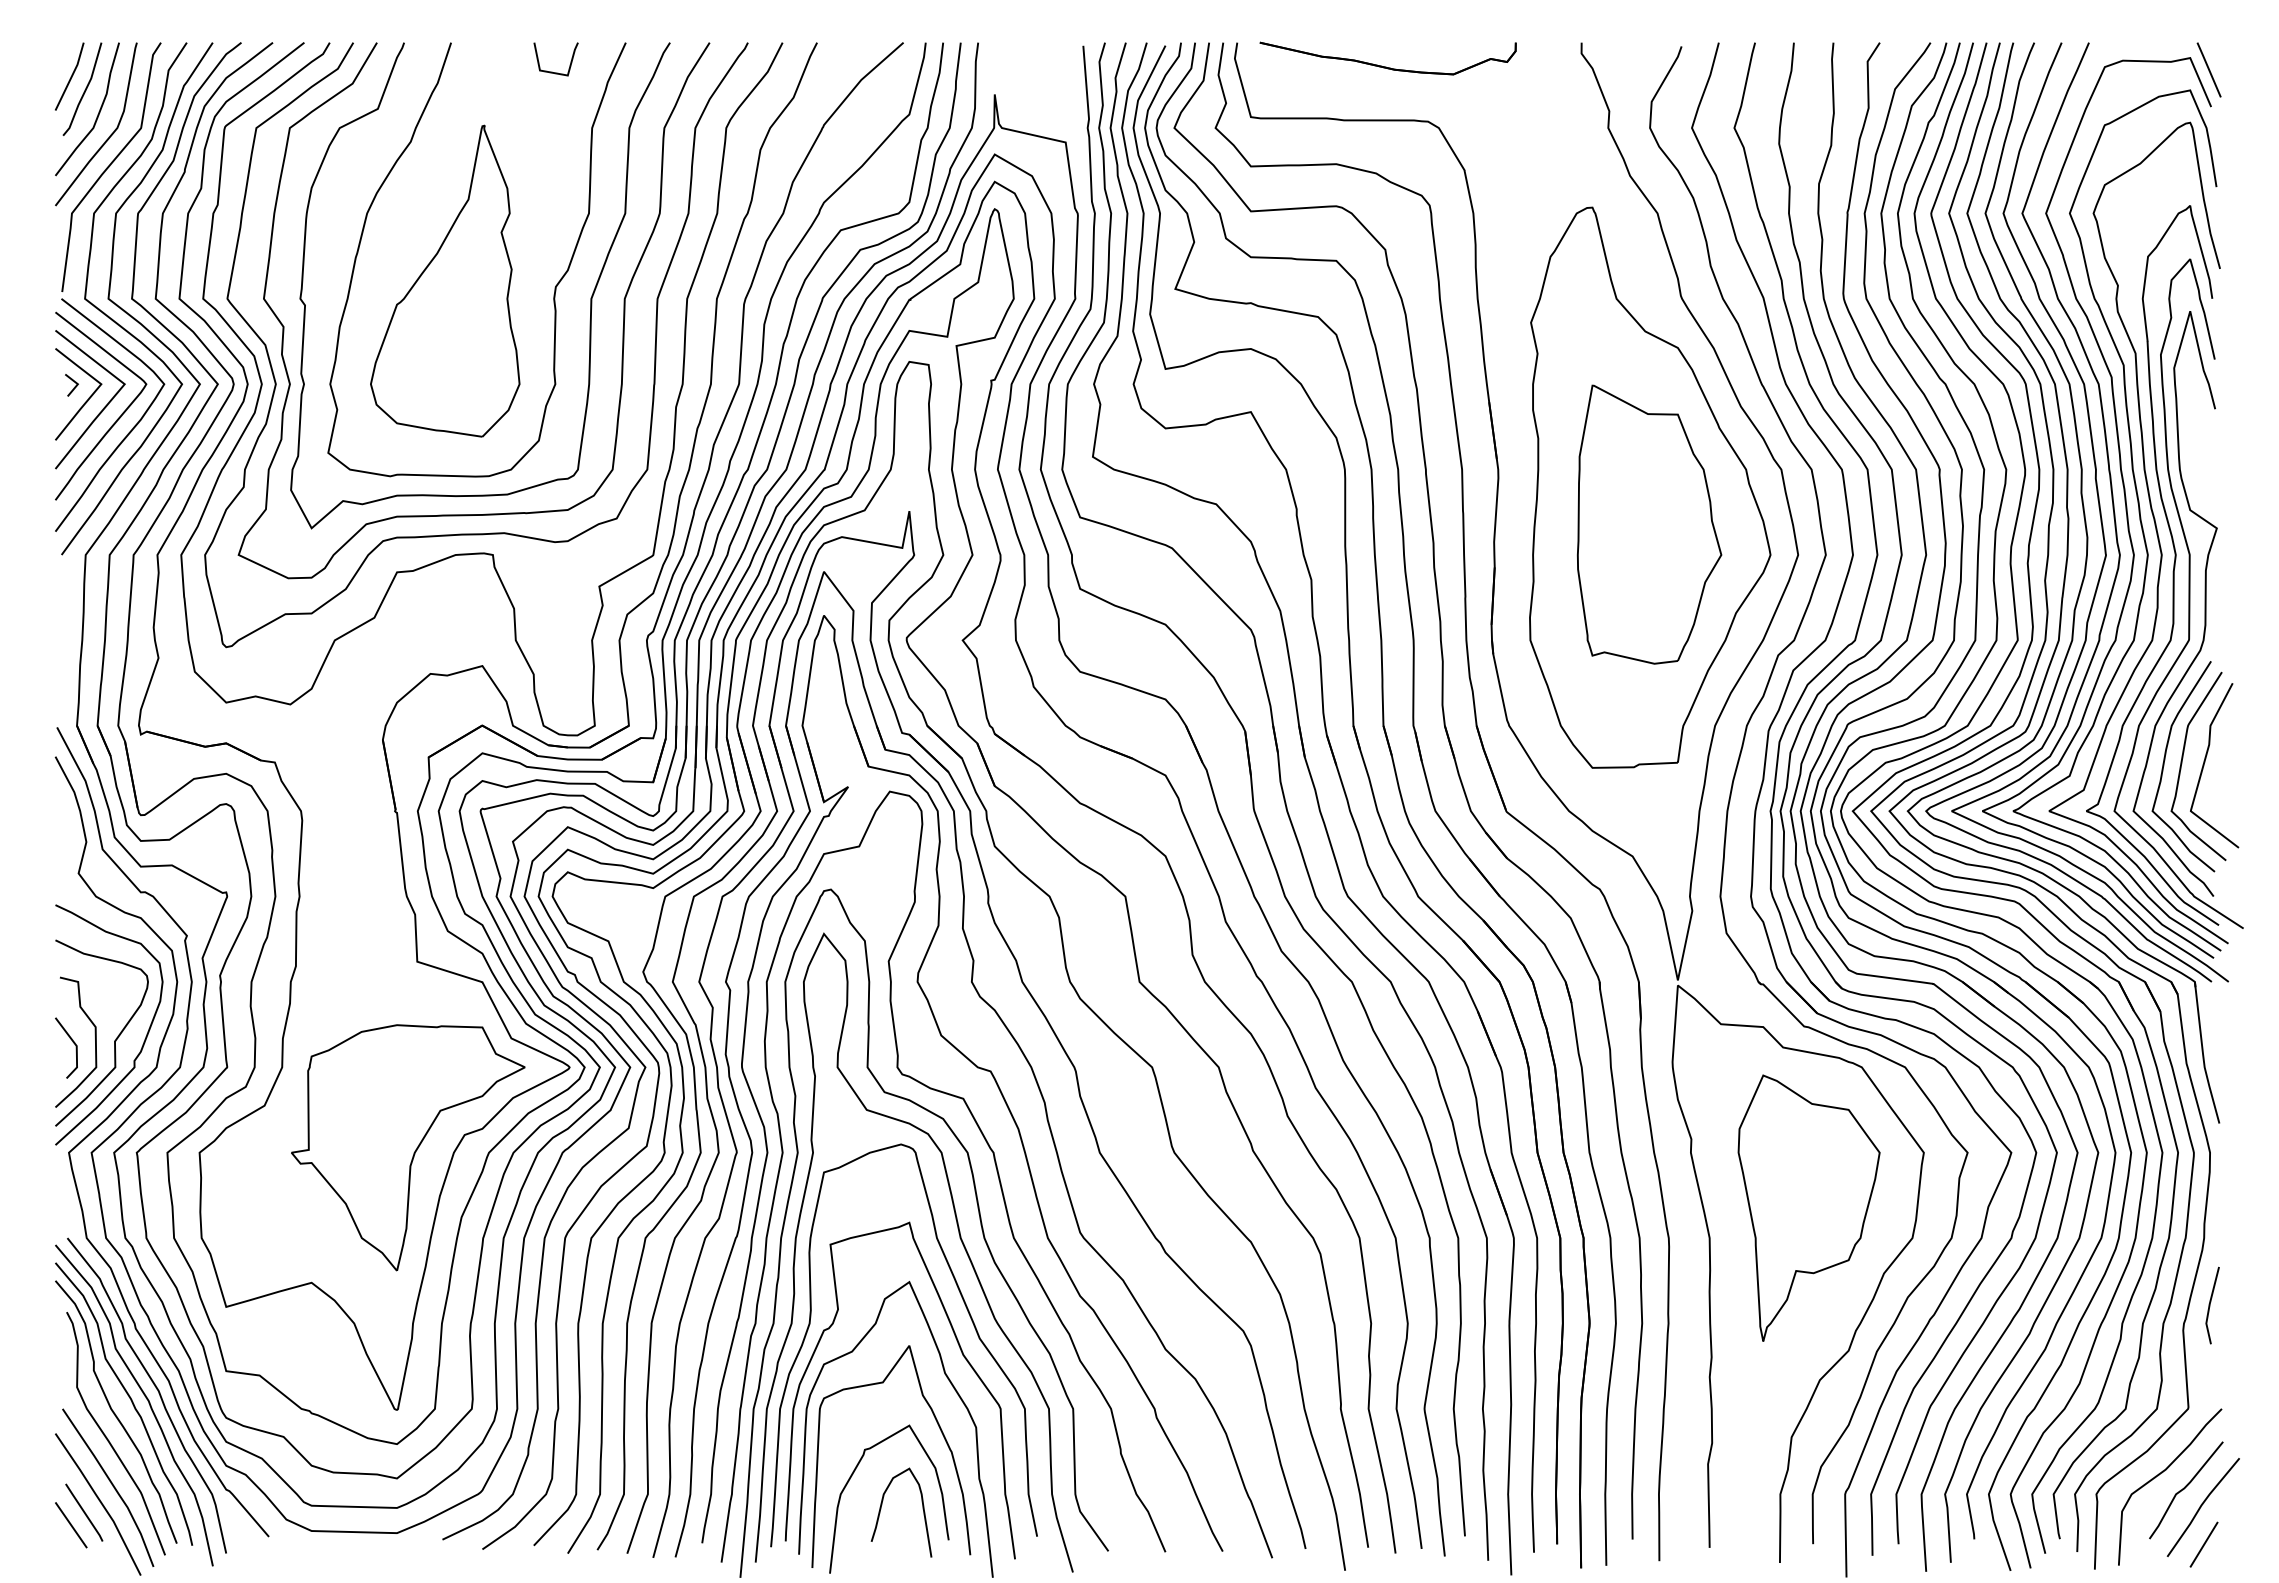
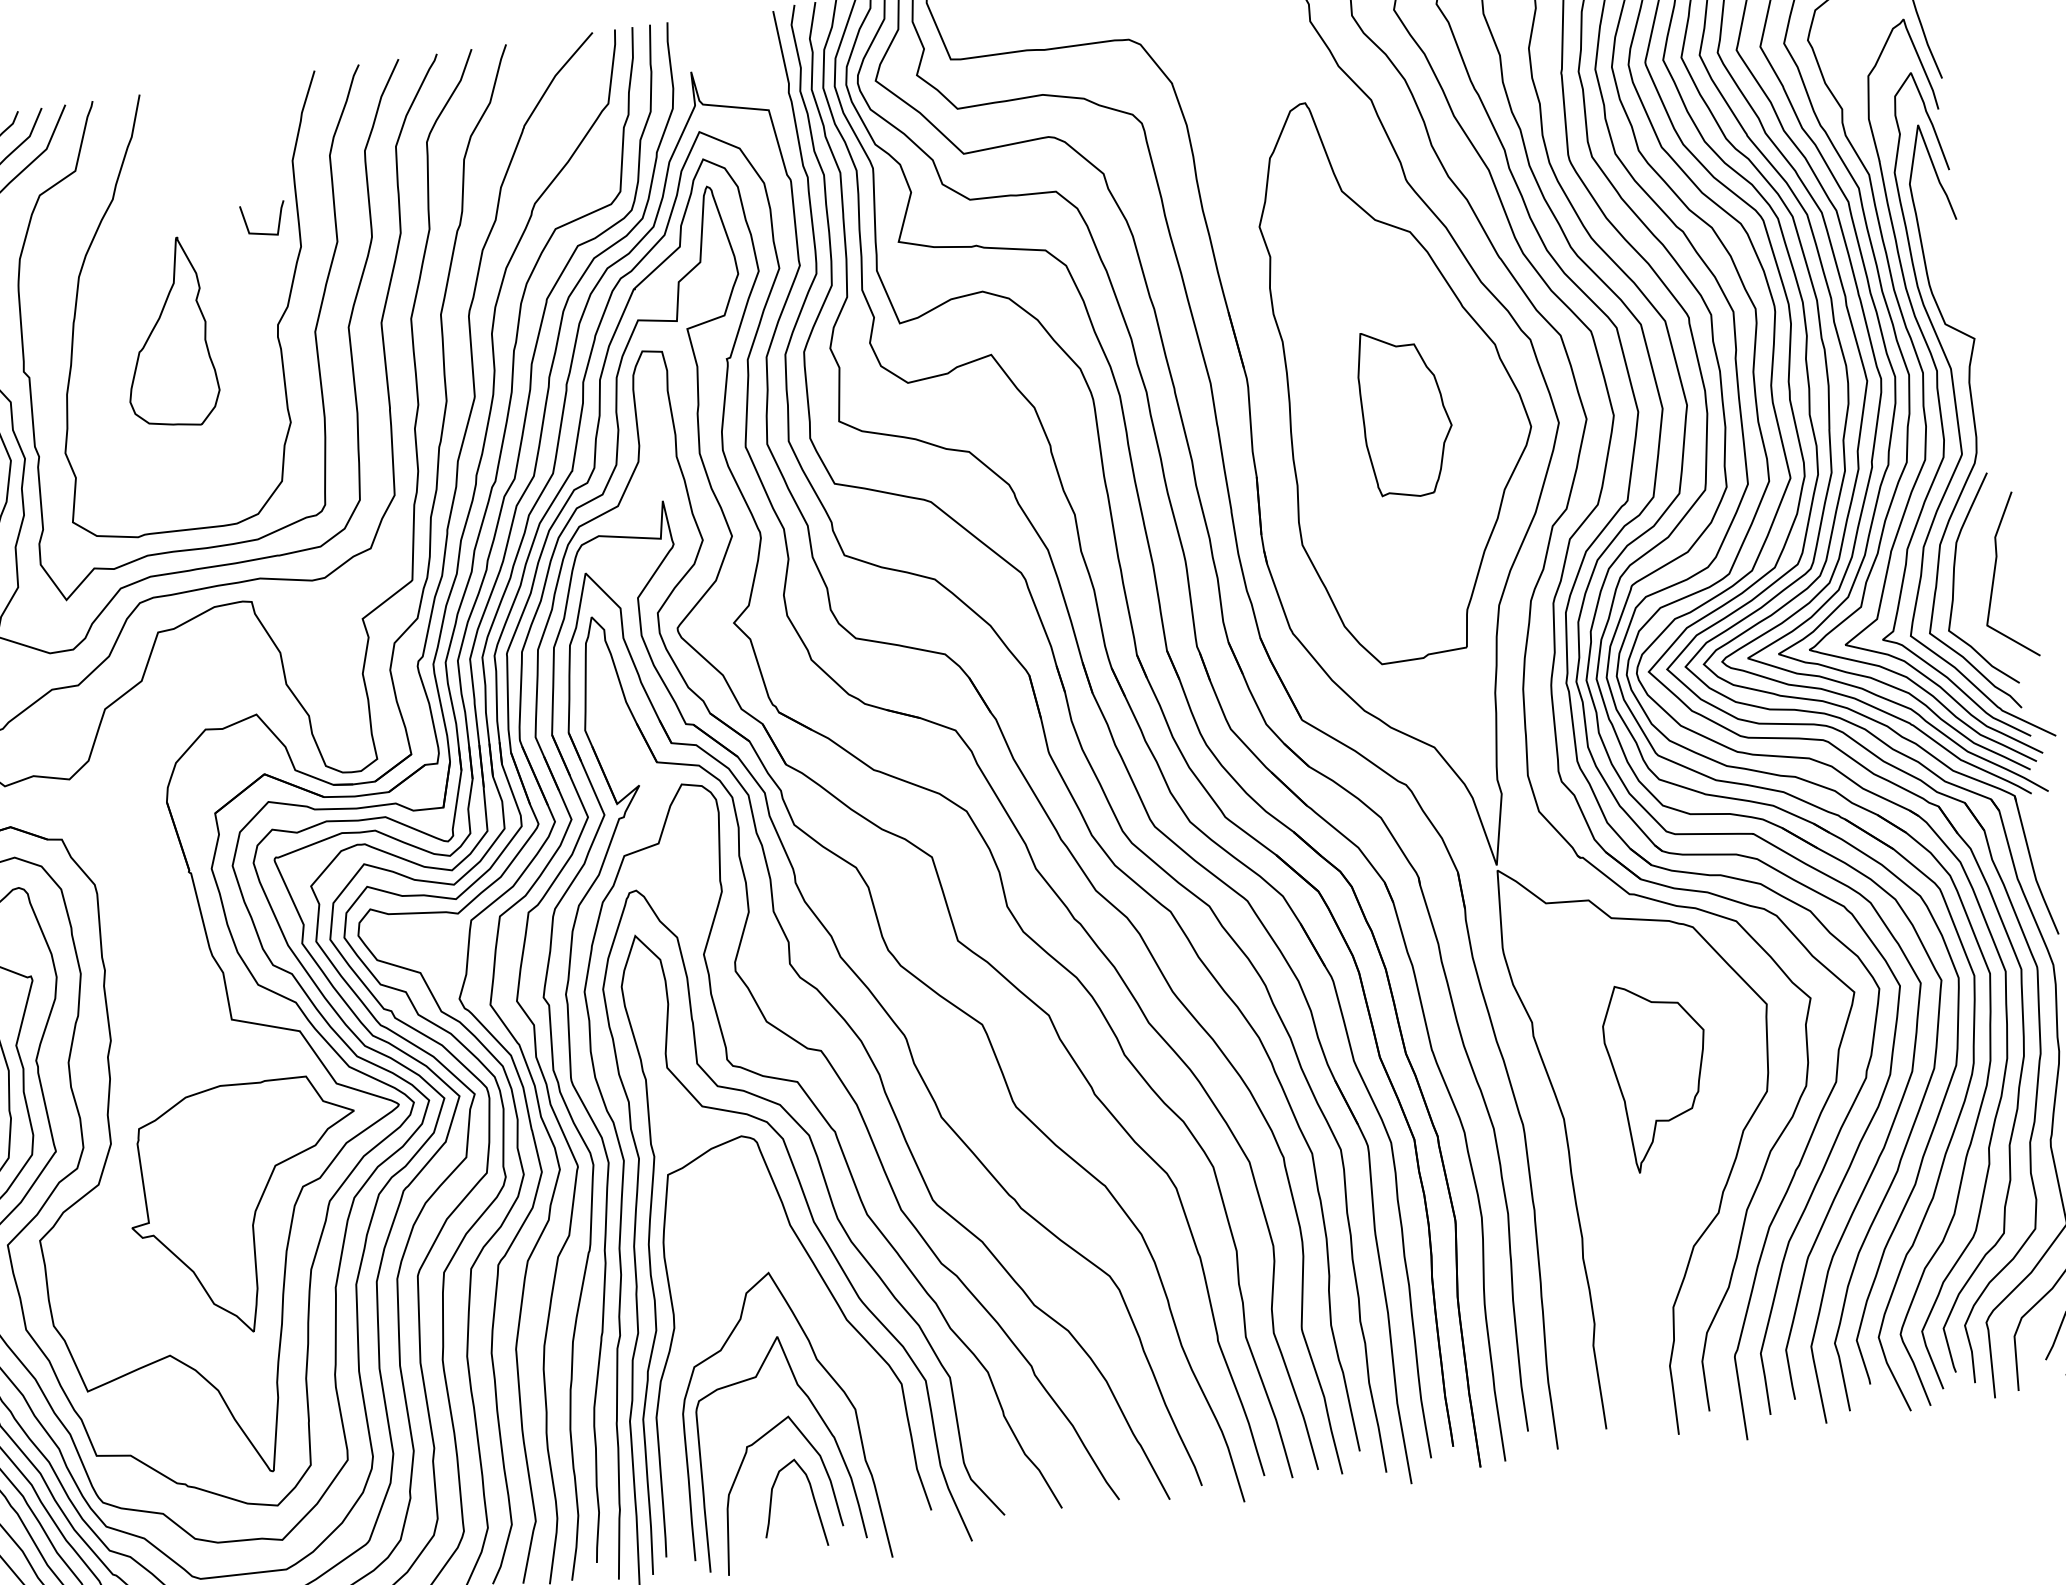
line: (552, 71) -> (261, 232), moved
part: (445, 280) -> (166, 333), size x0.6
part: (1649, 524) -> (1405, 412), size x0.6
curve: (2182, 764) -> (1972, 579), removed
part: (1808, 1207) -> (1658, 1074), size x0.7
curve: (962, 1355) -> (831, 1339), removed

